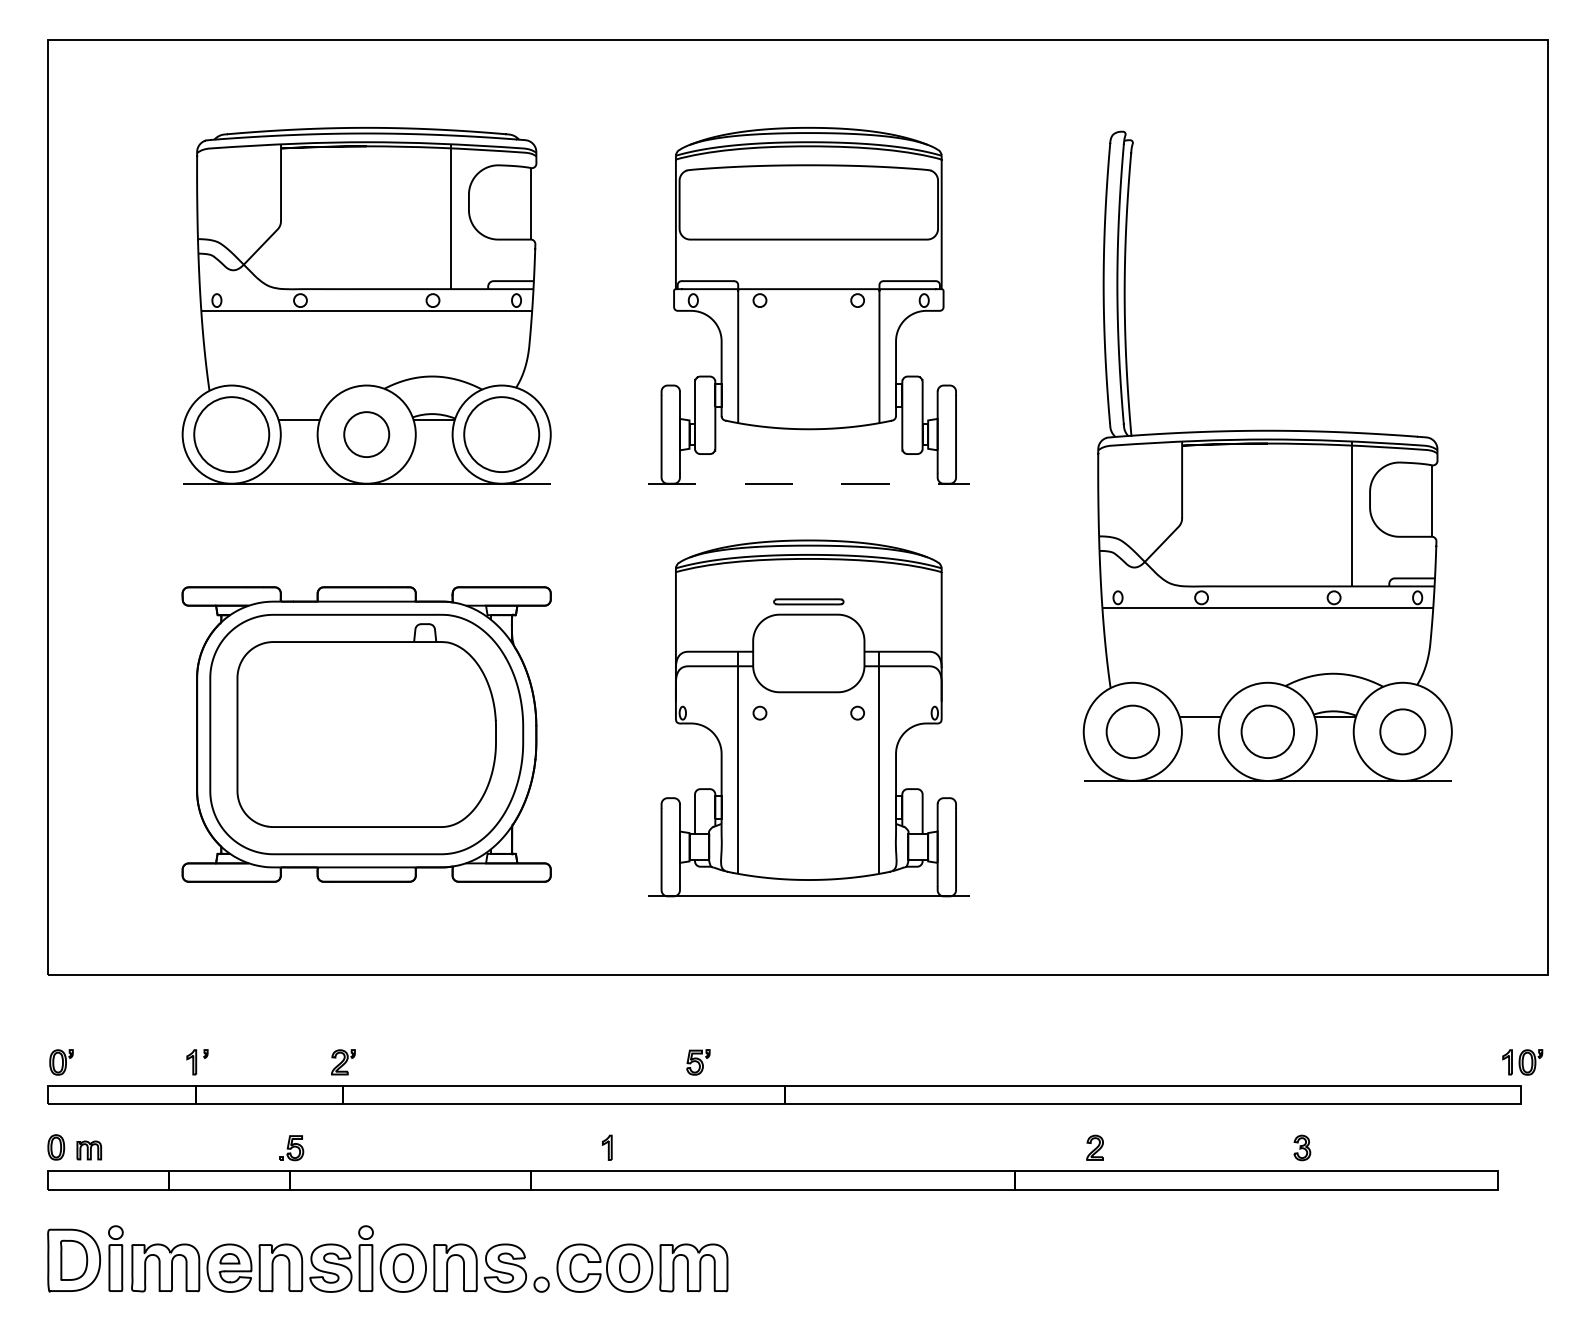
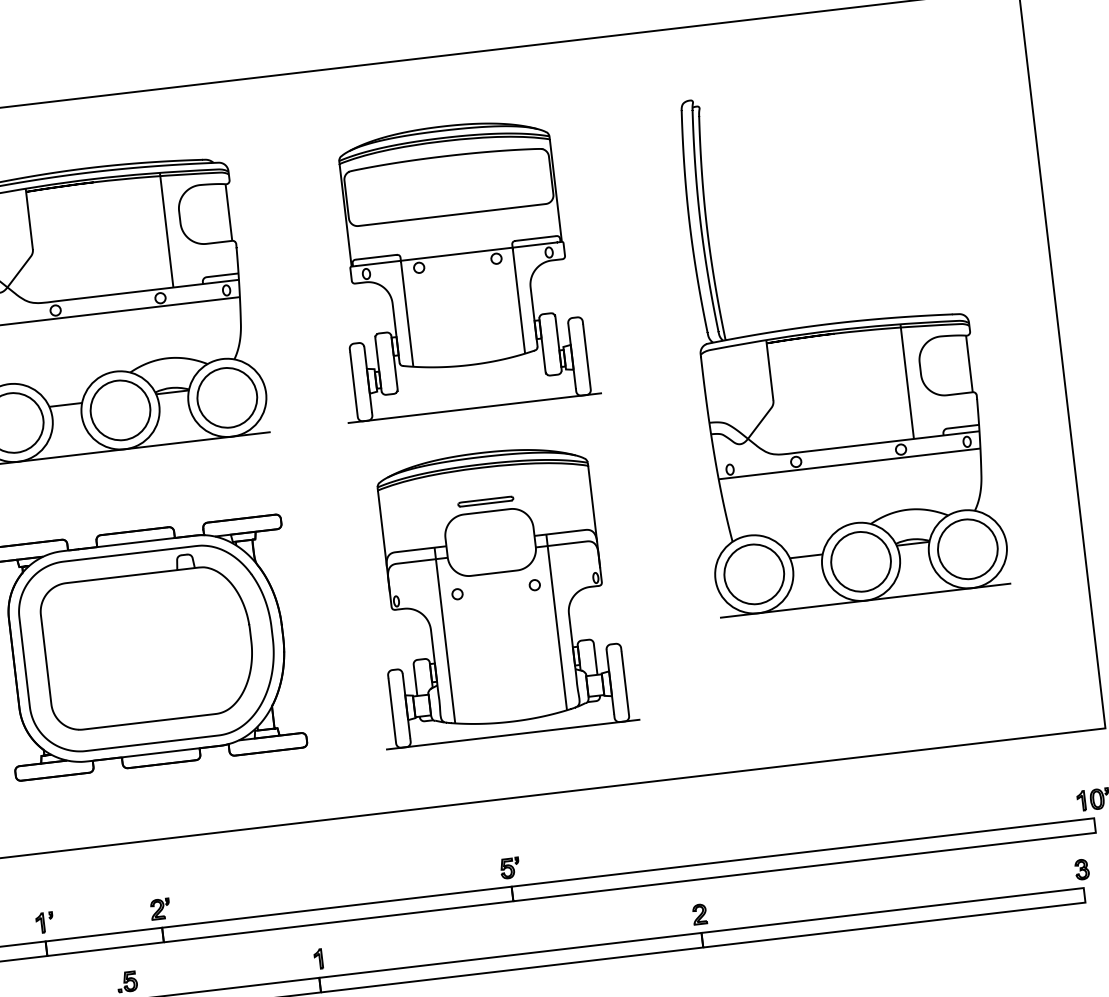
circle: (366, 434) -> (120, 410), size x1.67
line: (808, 483) -> (474, 408), dashed -> solid
circle: (1132, 731) -> (753, 574), size x1.43
circle: (1267, 731) -> (860, 561), size x1.43
circle: (1402, 731) -> (967, 549), size x1.67
part: (698, 1062) -> (510, 868), moved
part: (607, 1147) -> (318, 958), moved
part: (1094, 1147) -> (699, 914), moved
part: (1302, 1147) -> (1082, 869), moved

